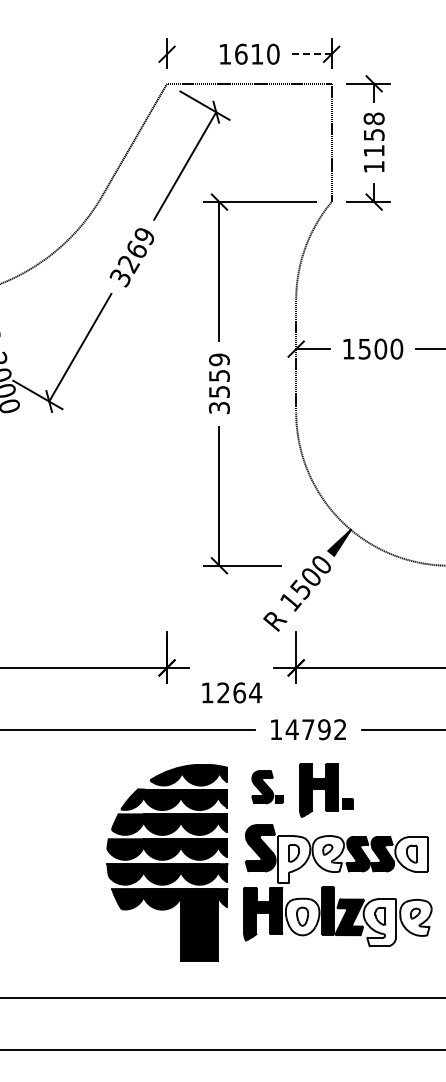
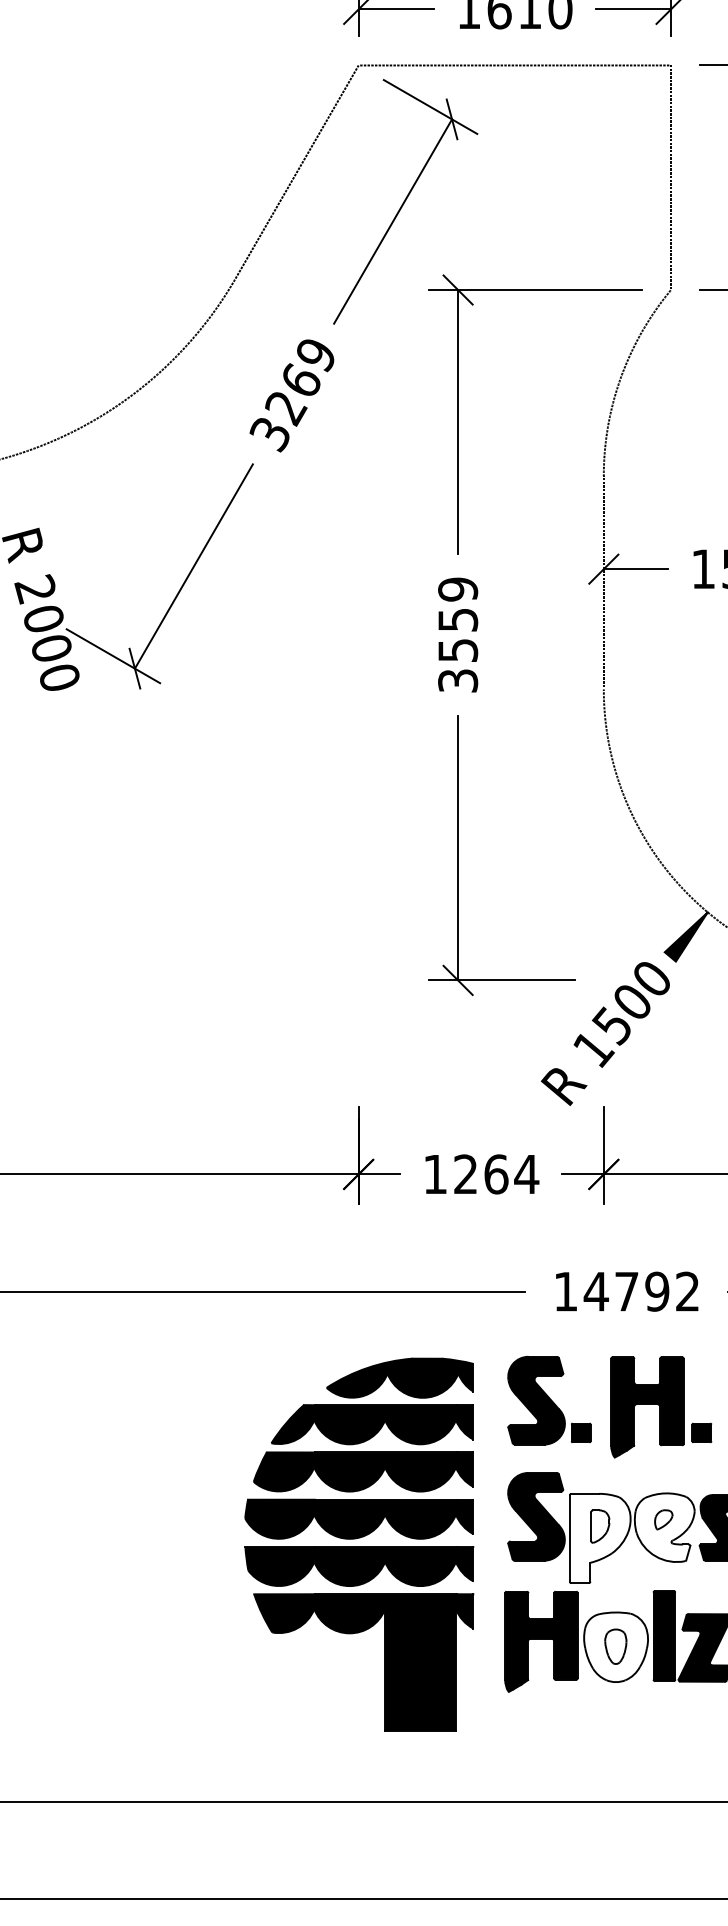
line: (186, 54) -> (395, 9), added
line: (311, 54) -> (632, 9), dashed -> solid
text: (232, 692) -> (482, 1173), moved
part: (267, 787) -> (549, 1401), size x1.43

